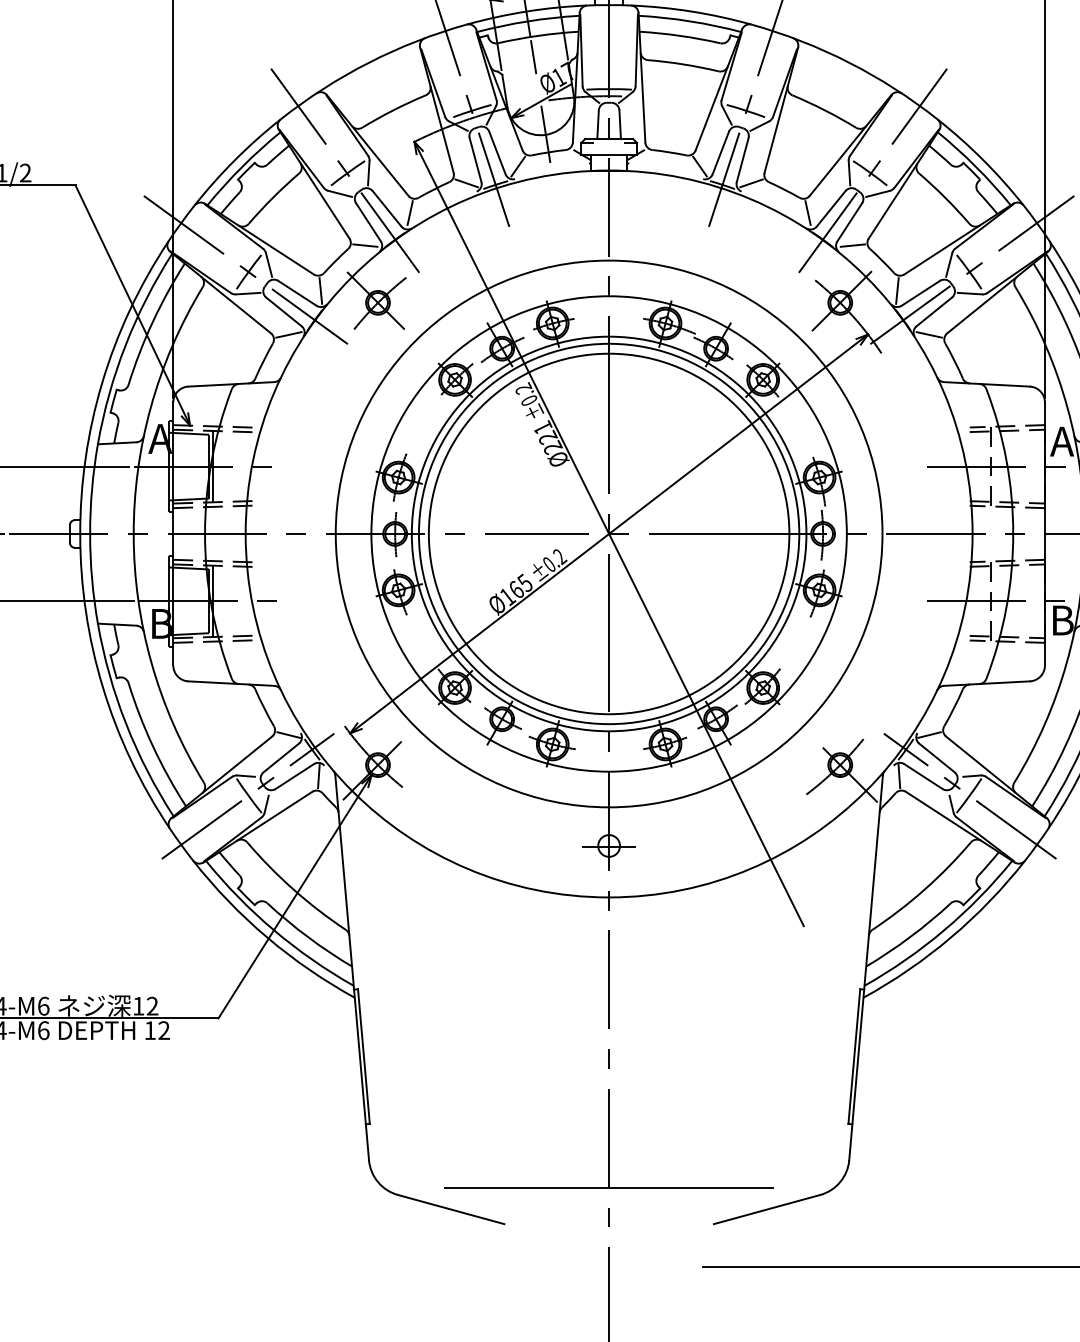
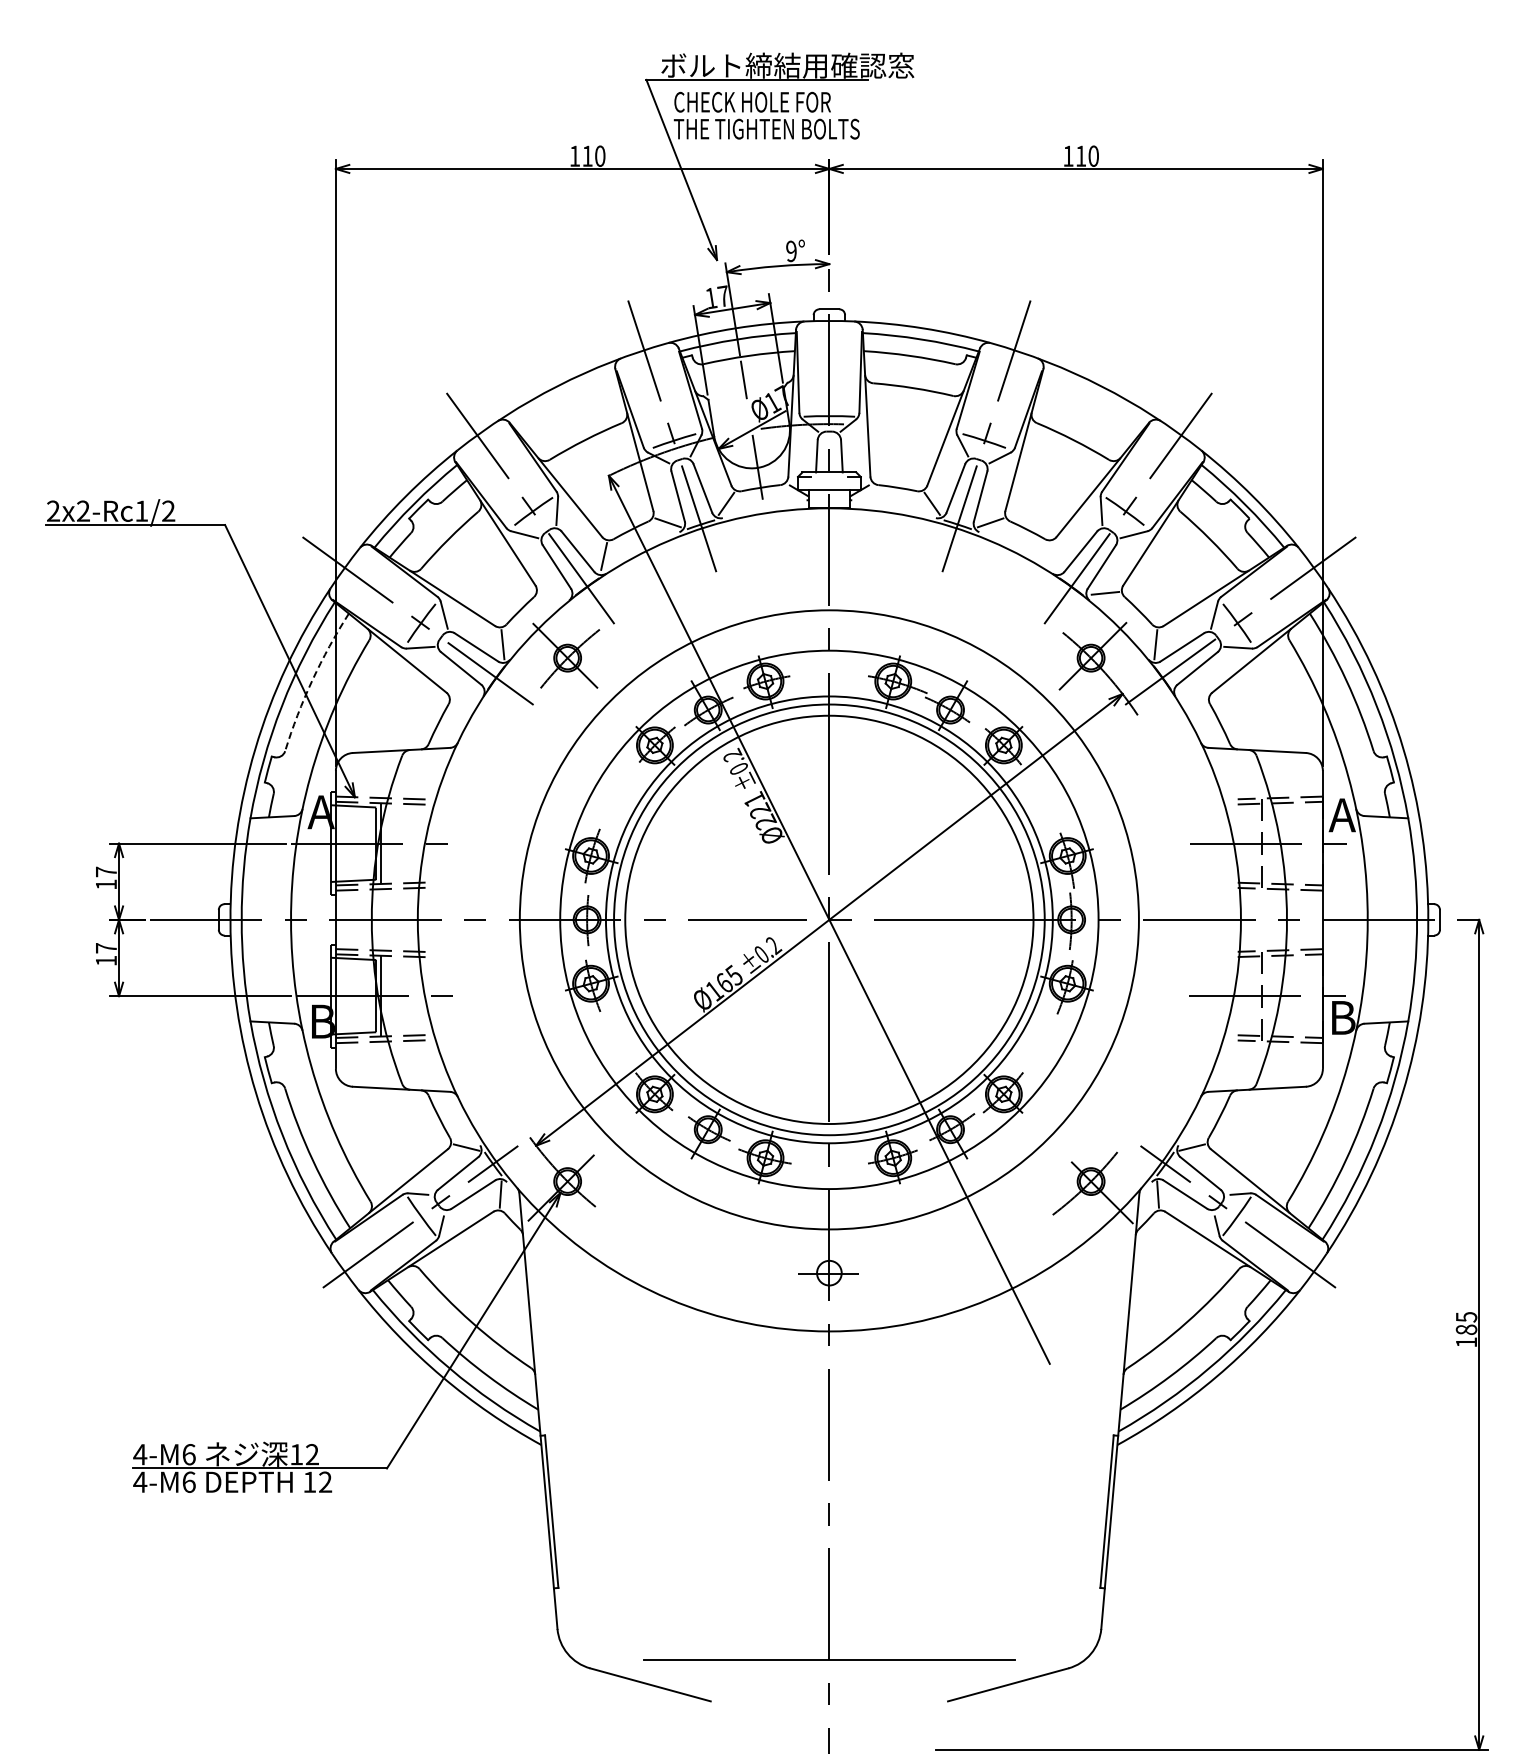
line: (807, 213) -> (1054, 556), removed
line: (365, 244) -> (553, 592), removed
arc: (152, 322) -> (312, 680), solid -> dashed
line: (288, 334) -> (466, 694), removed
line: (928, 334) -> (1191, 694), removed

